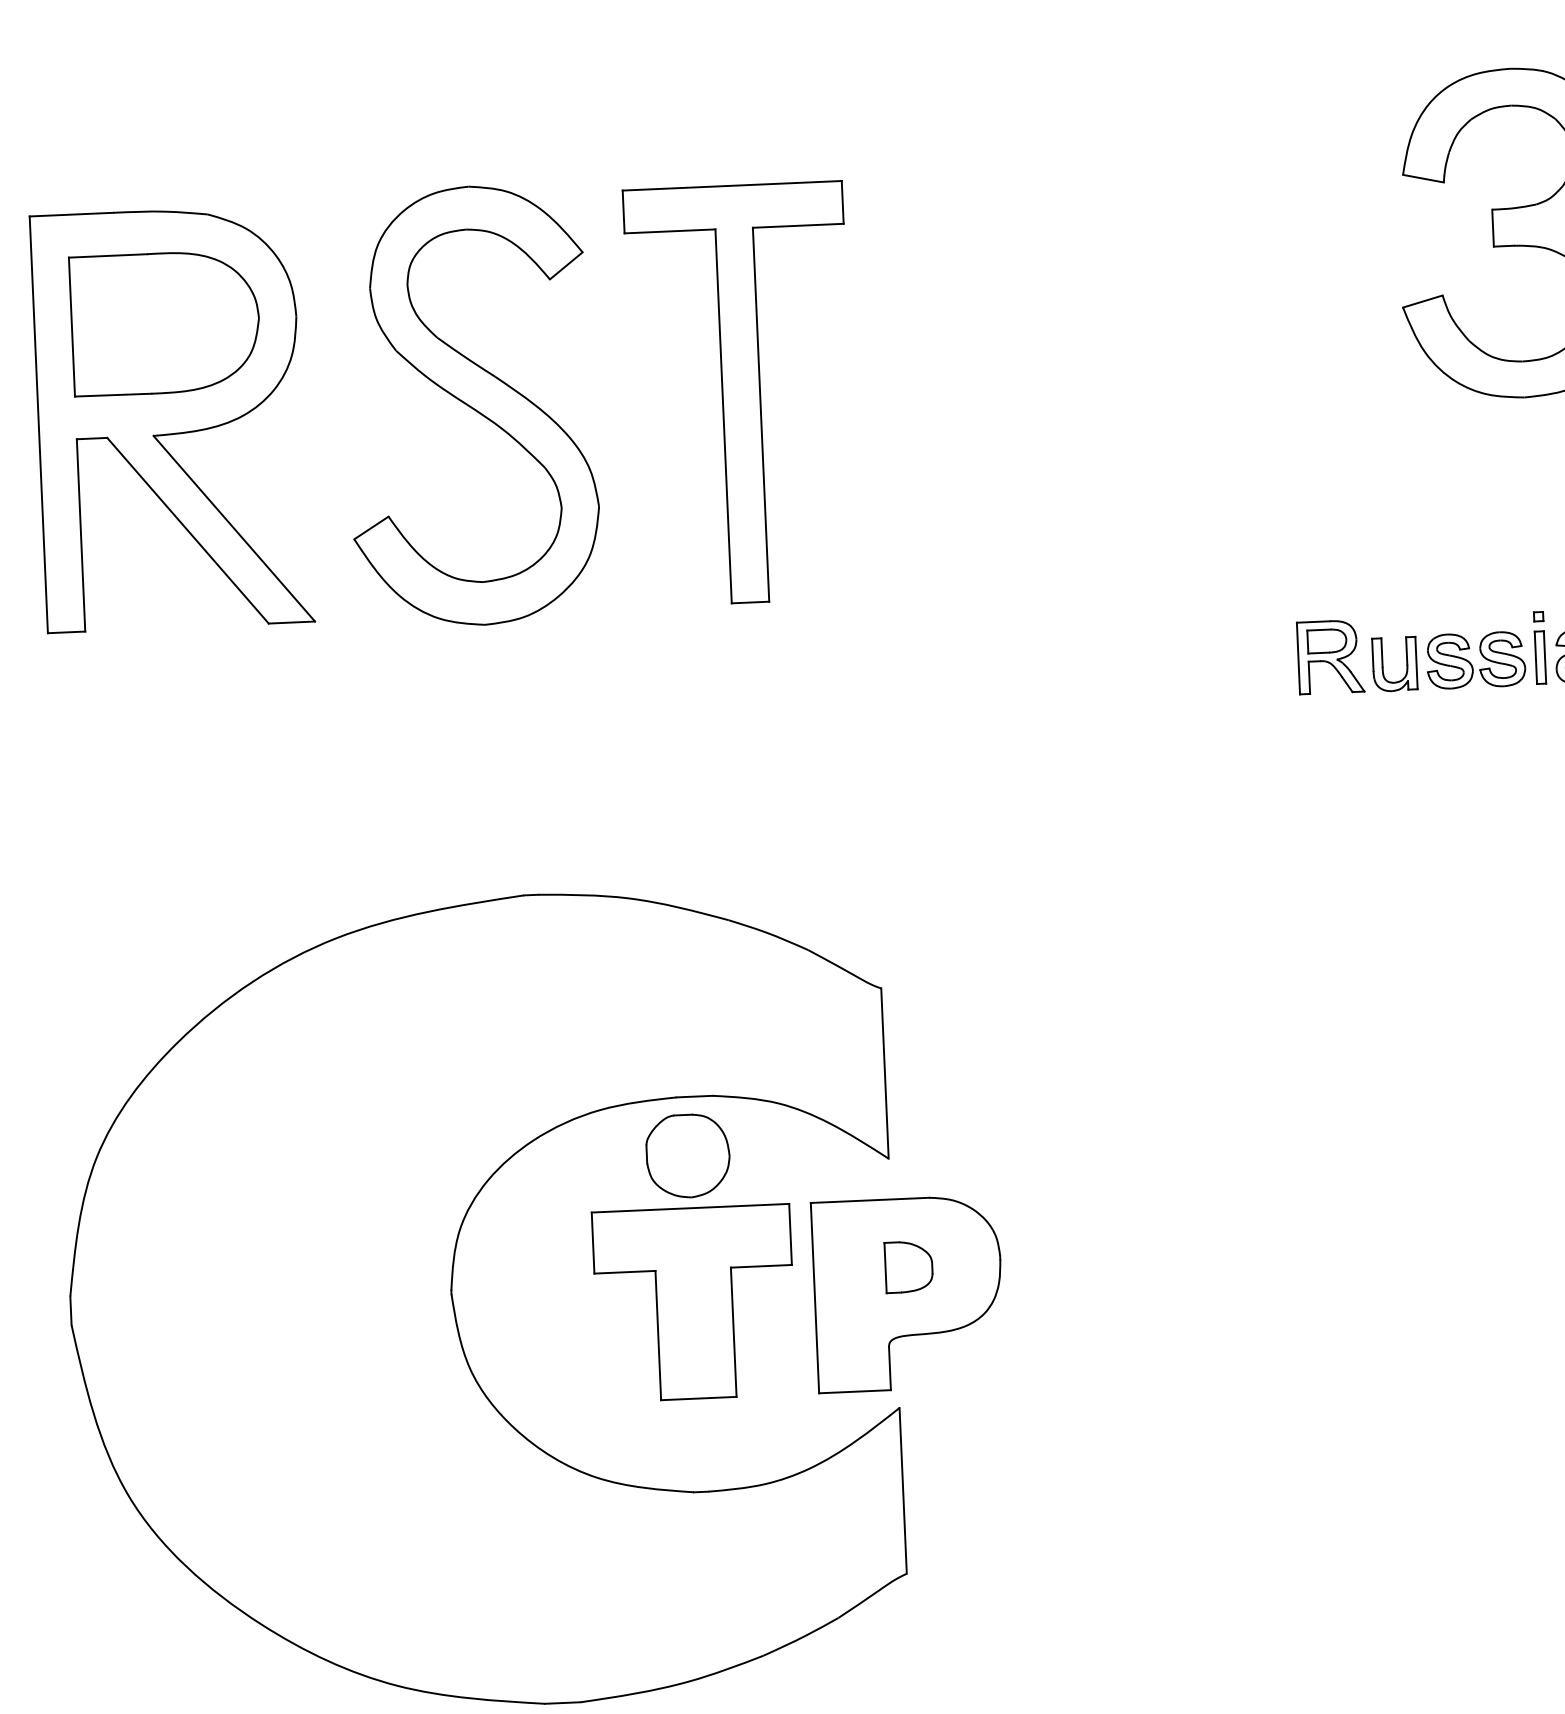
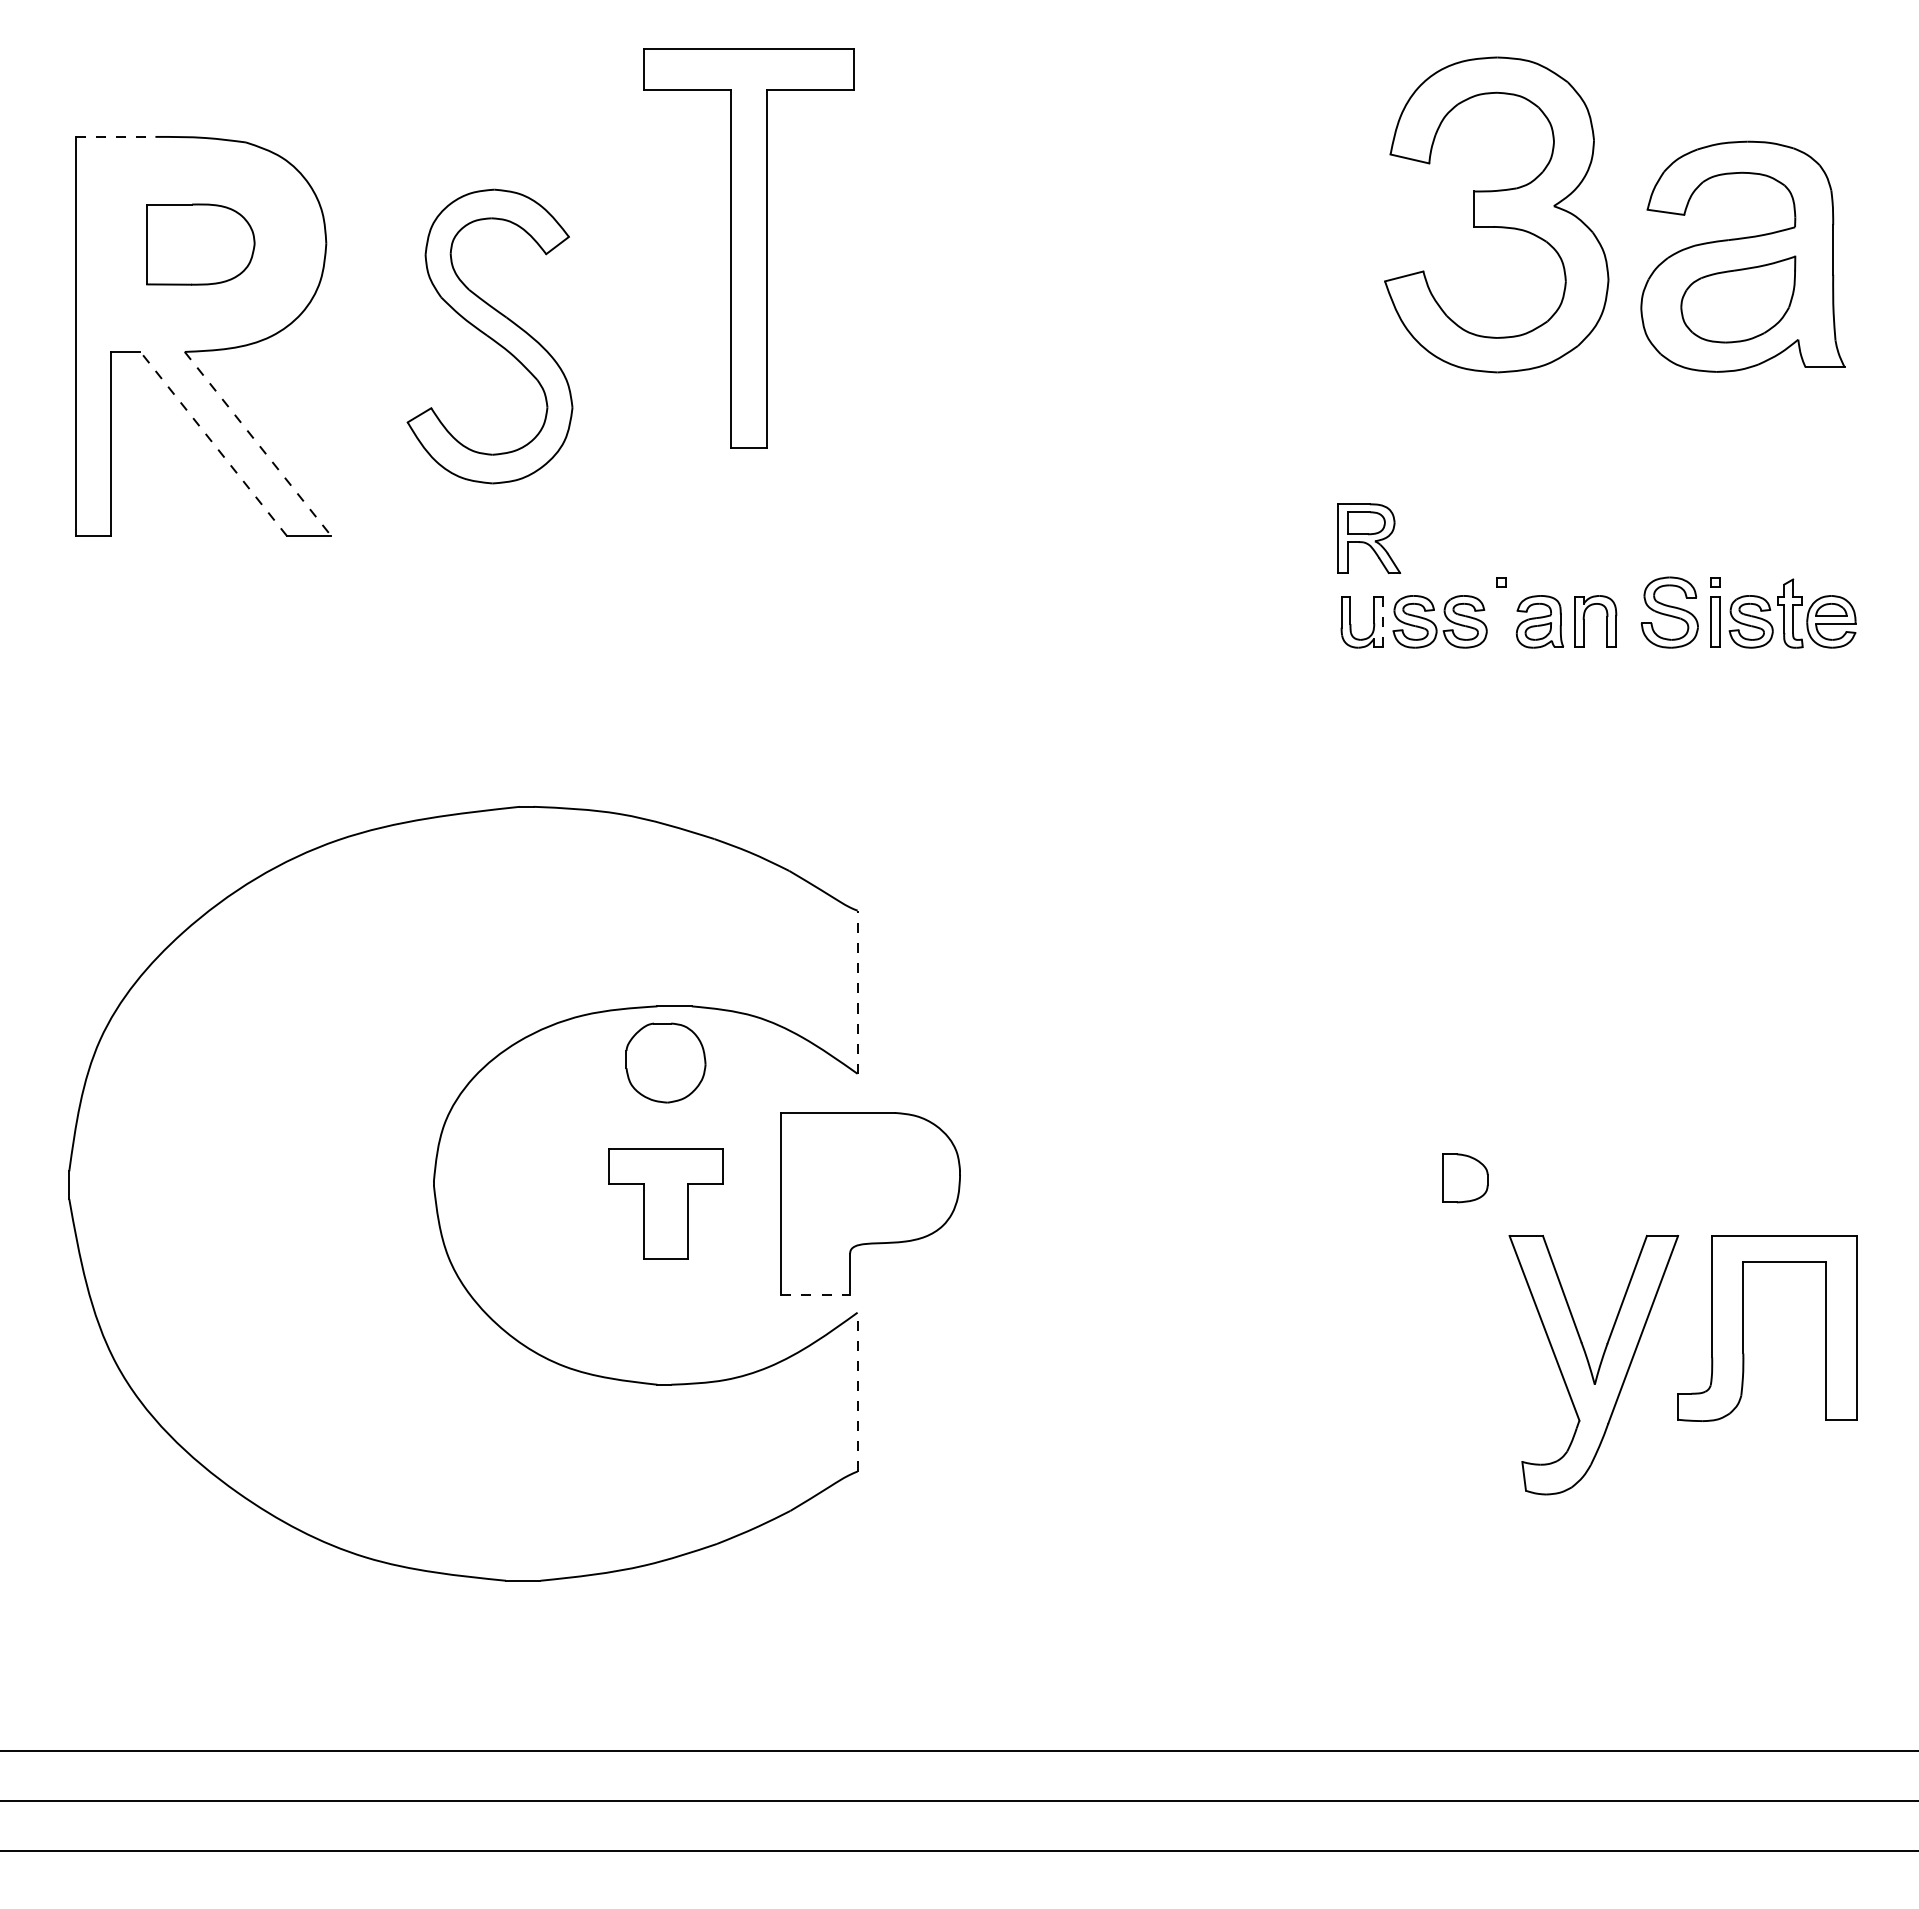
line: (71, 214) -> (115, 136), solid -> dashed
part: (165, 323) -> (200, 244), size x0.6
part: (741, 394) -> (748, 248), moved
part: (470, 405) -> (489, 336), size x0.7
line: (234, 529) -> (258, 444), solid -> dashed
line: (187, 531) -> (213, 444), solid -> dashed
part: (1330, 656) -> (1369, 538), moved
part: (1540, 657) -> (1501, 621), removed
line: (1417, 663) -> (1383, 622), solid -> dashed
line: (884, 1073) -> (857, 992), solid -> dashed
part: (909, 1267) -> (1465, 1178), moved
part: (694, 1302) -> (665, 1203), size x0.6
line: (855, 1391) -> (816, 1295), solid -> dashed
line: (903, 1490) -> (857, 1391), solid -> dashed

